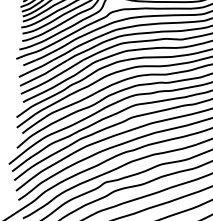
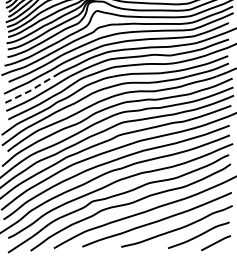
line: (44, 73) -> (30, 90), solid -> dashed

